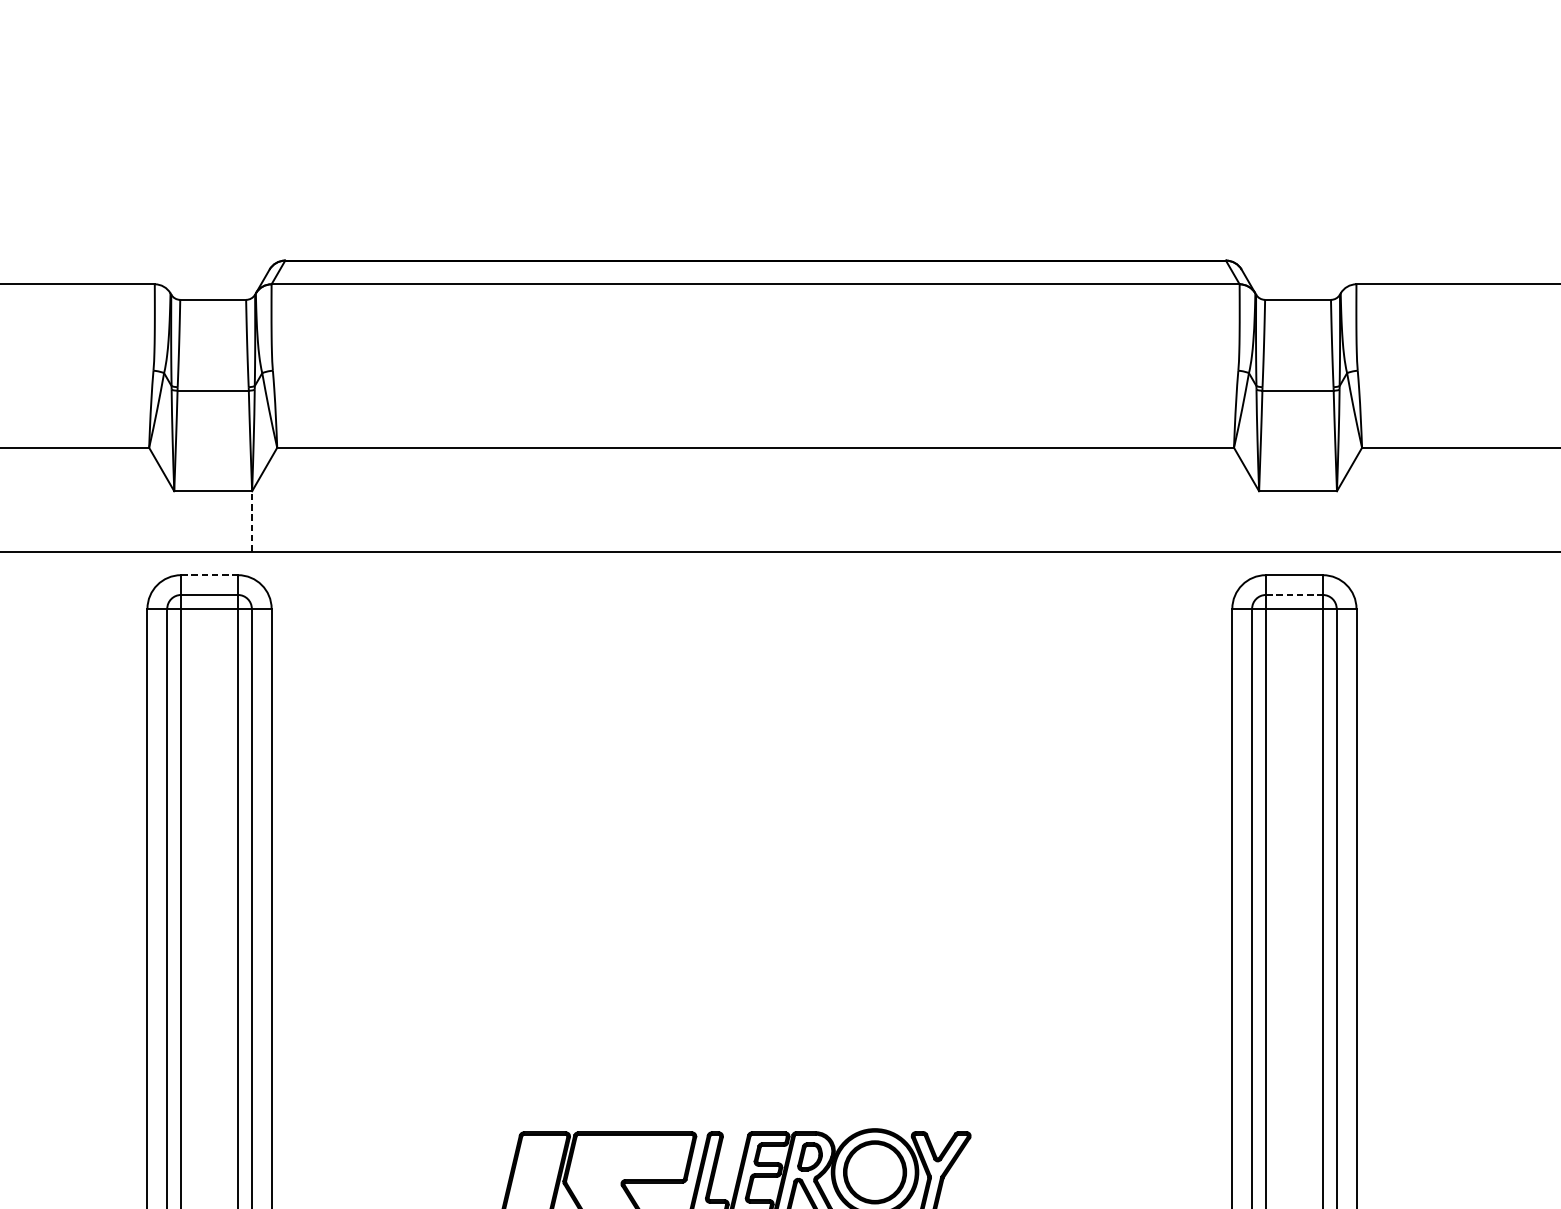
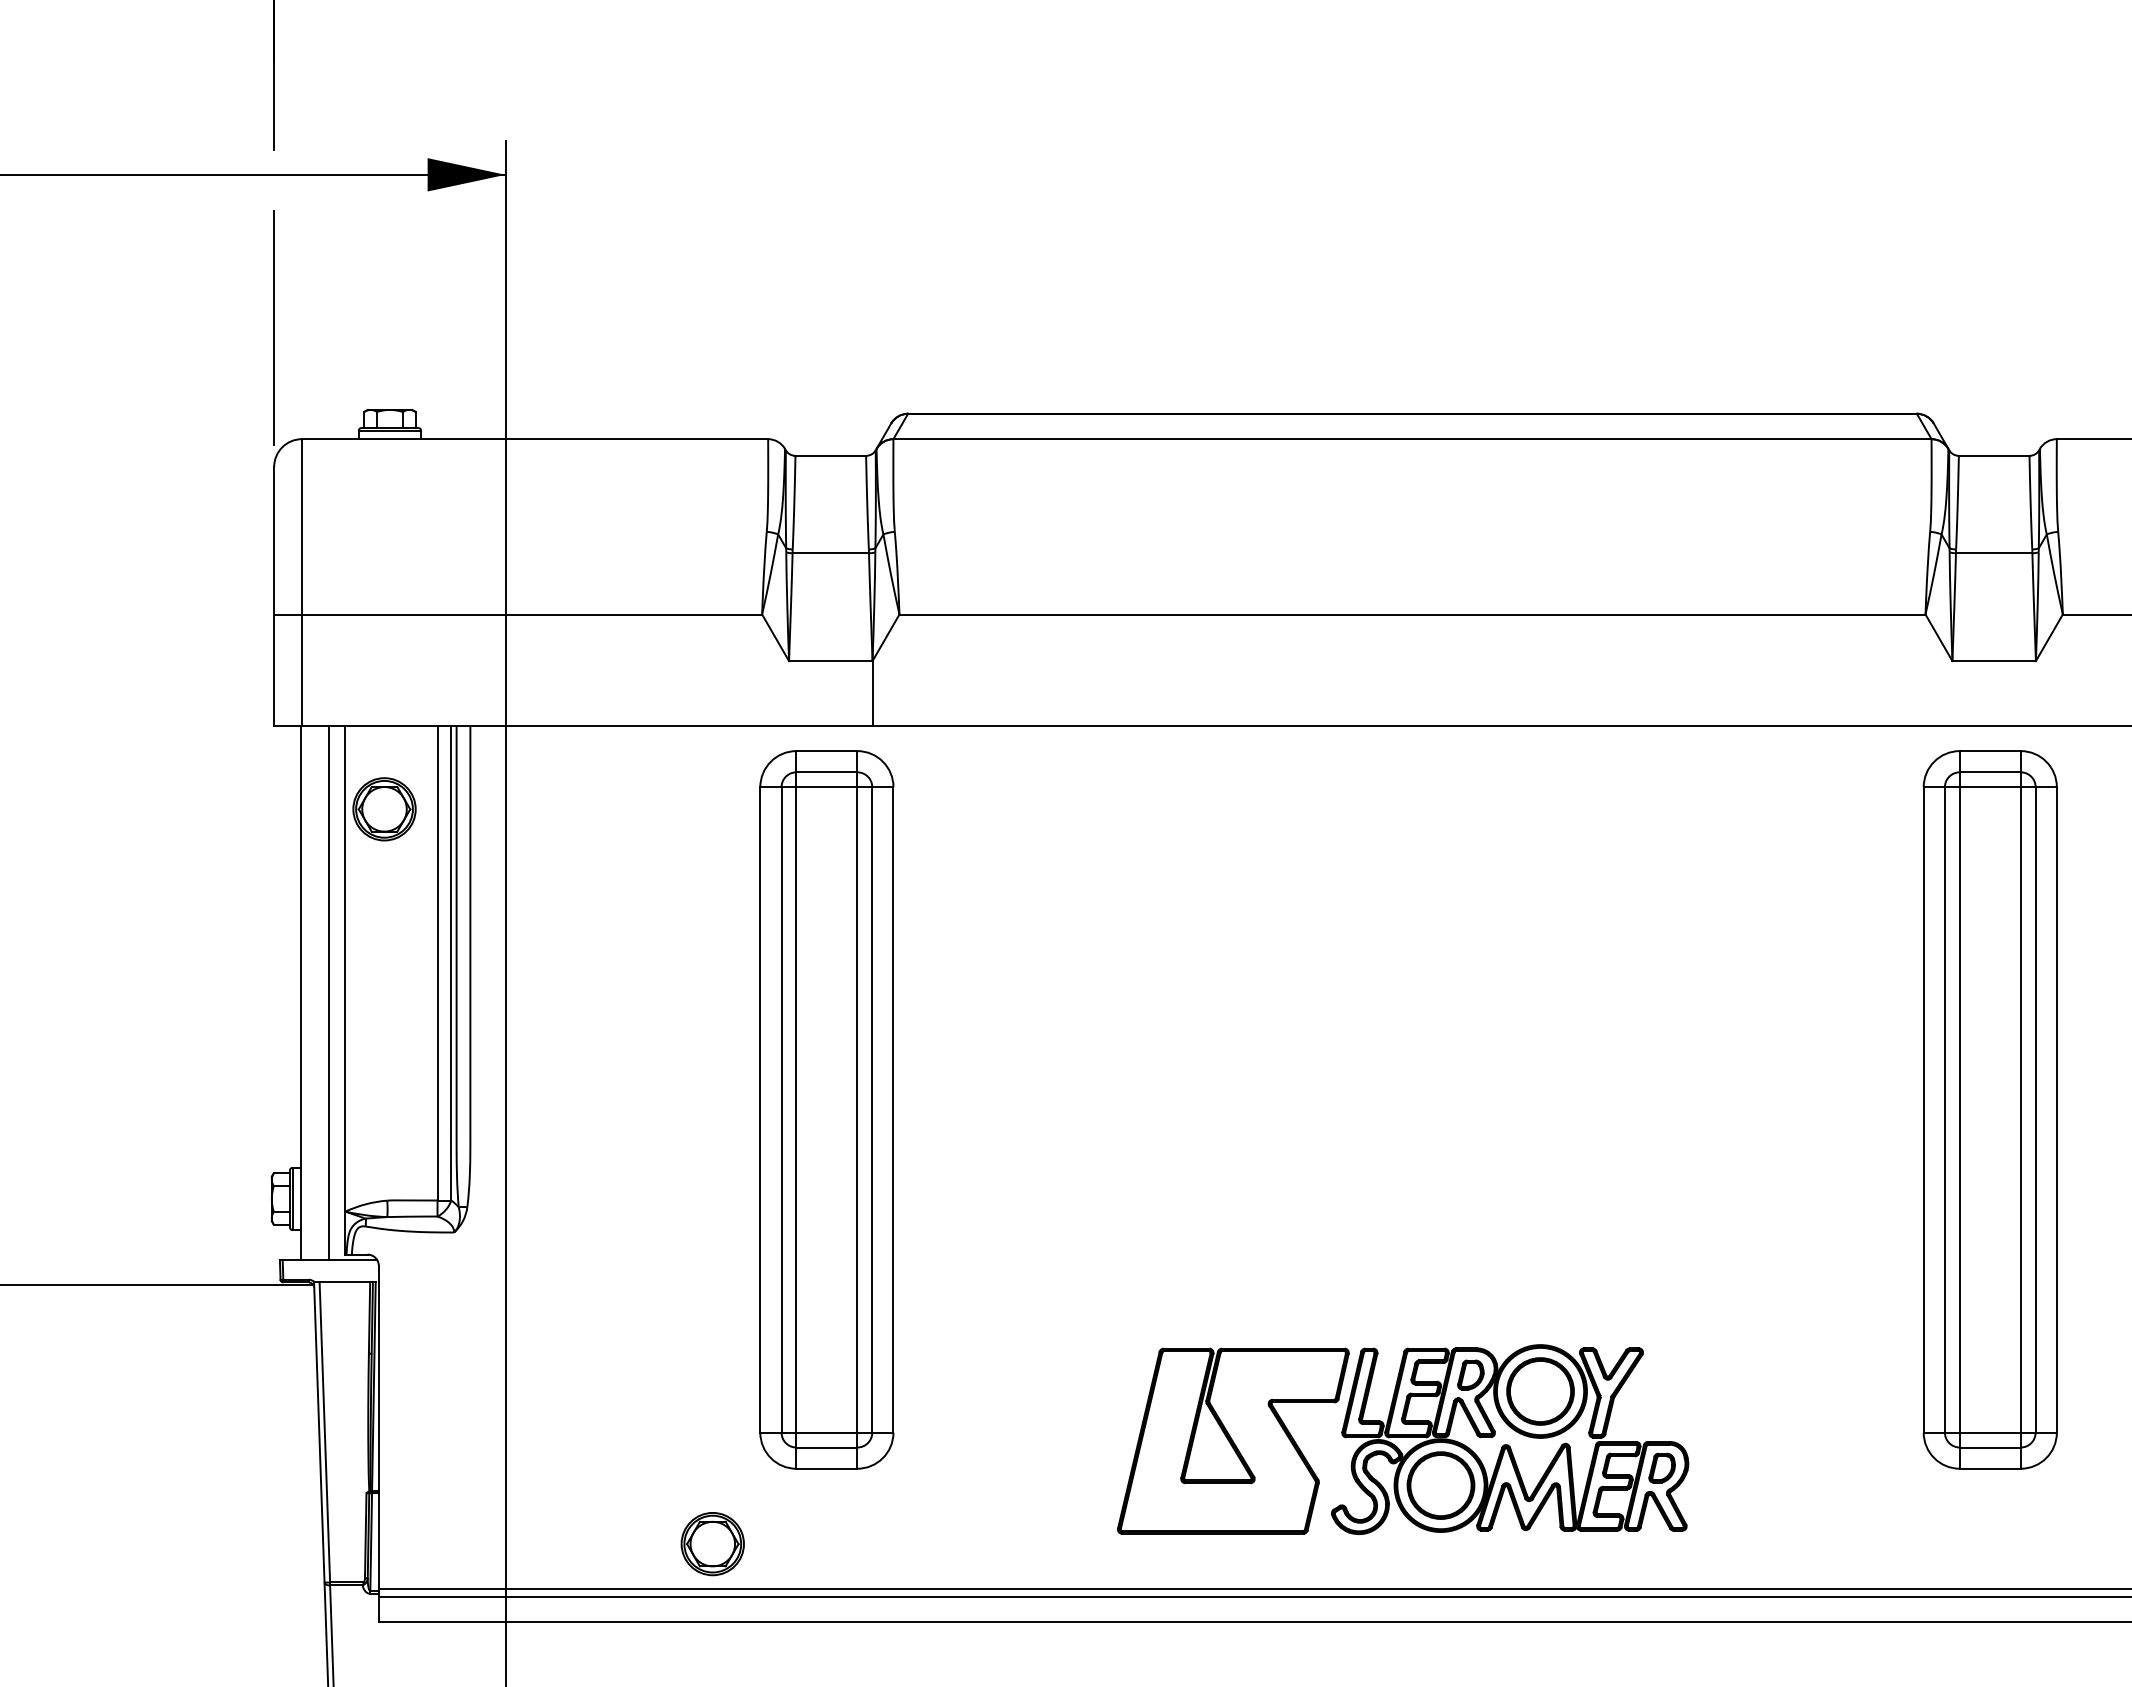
line: (252, 520) -> (872, 692), dashed -> solid
line: (210, 575) -> (827, 751), dashed -> solid
line: (1294, 595) -> (1990, 772), dashed -> solid

